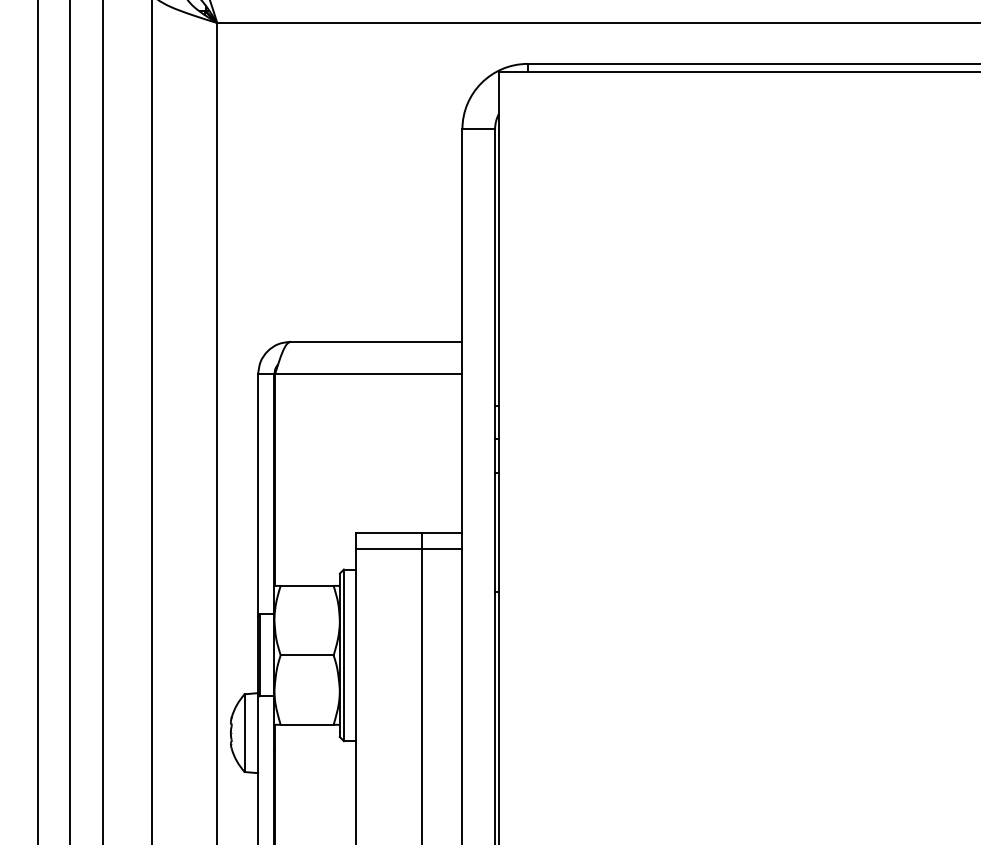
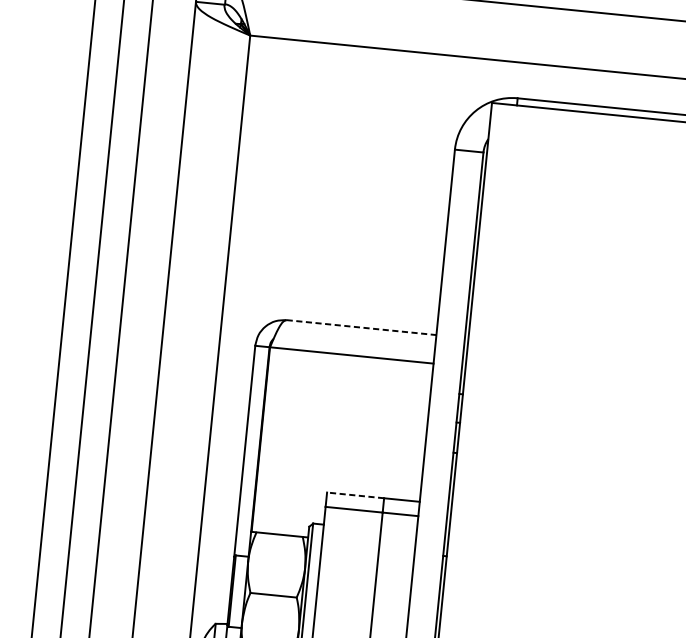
line: (376, 341) -> (361, 327), solid -> dashed
line: (388, 532) -> (355, 495), solid -> dashed

